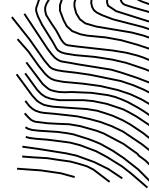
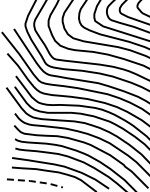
line: (46, 170) -> (35, 181), solid -> dashed

